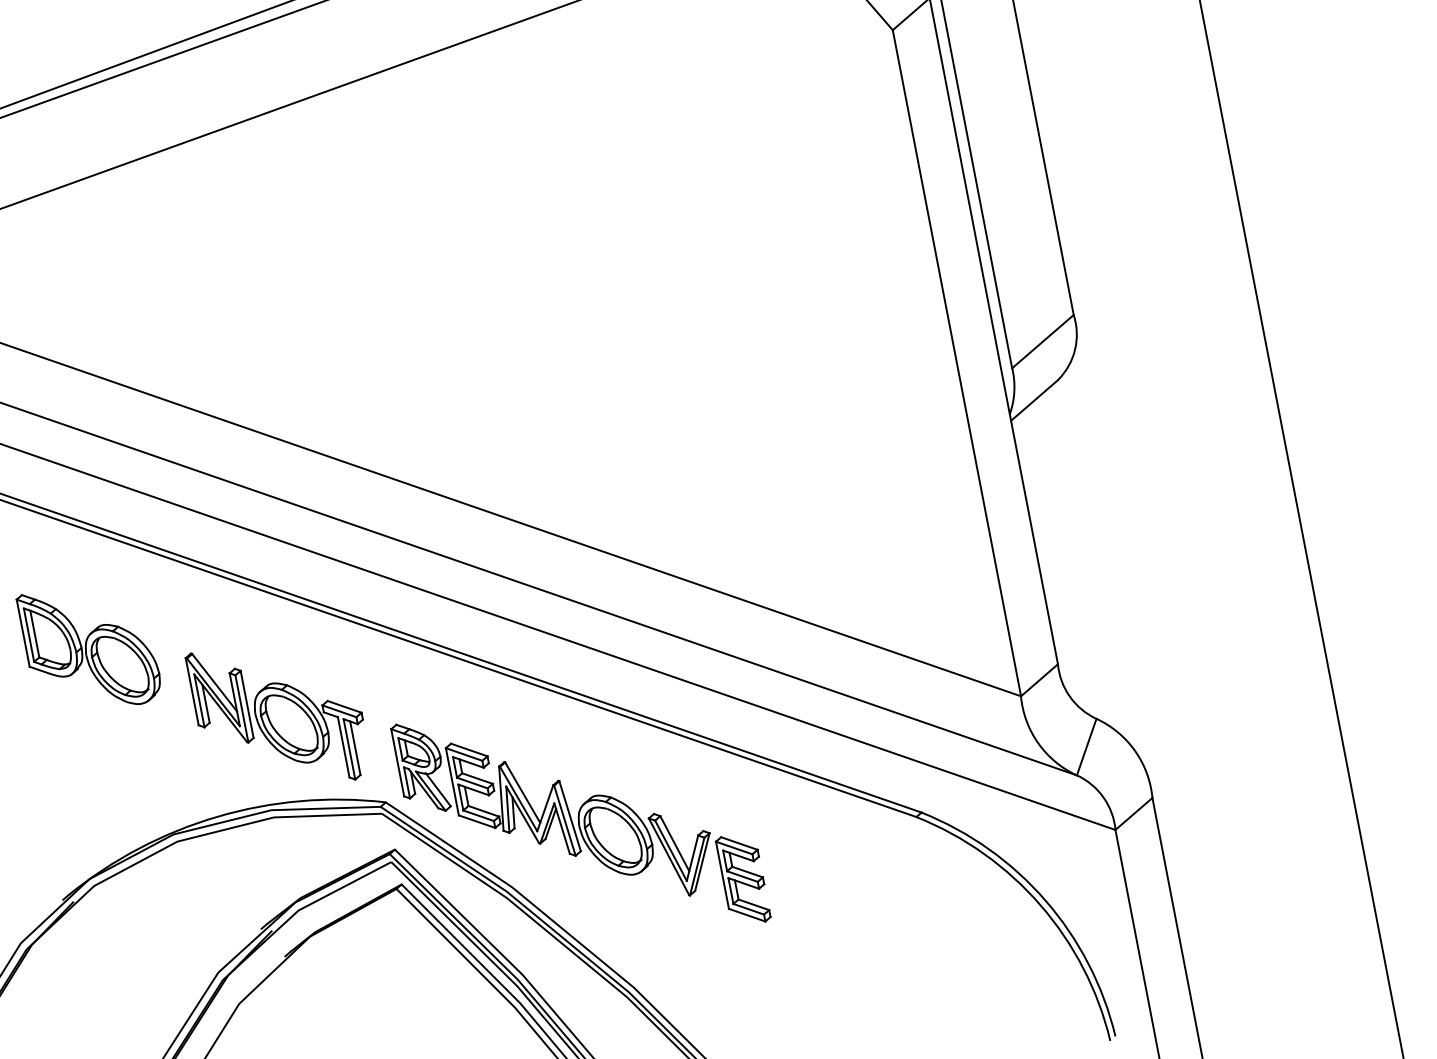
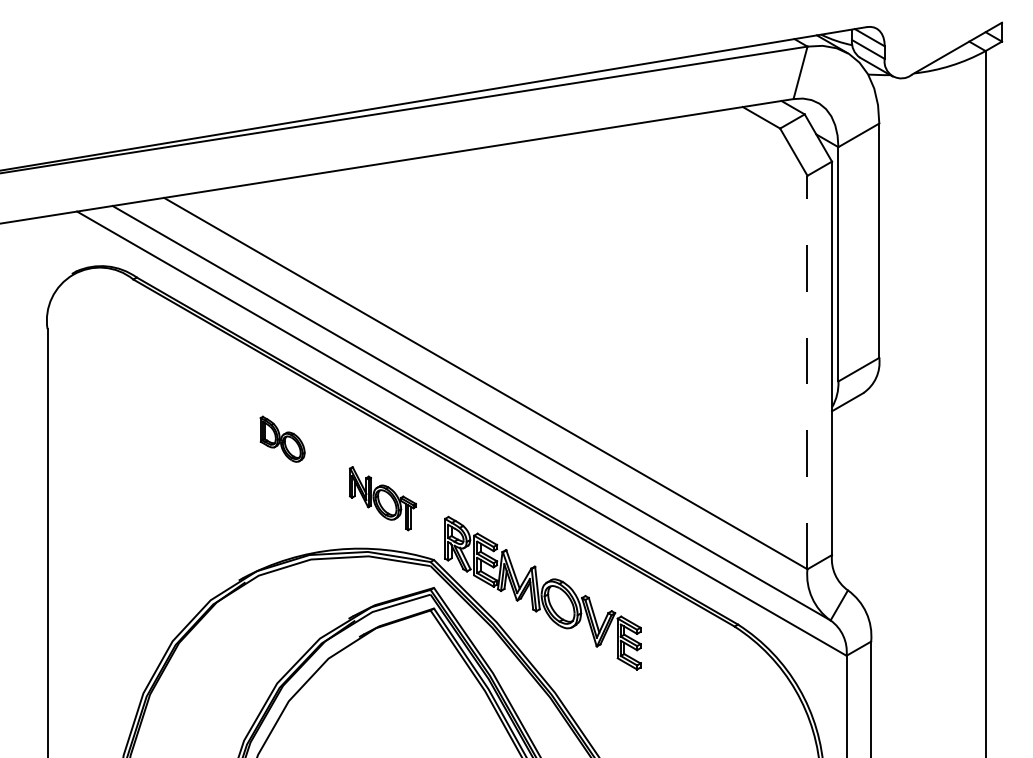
line: (956, 363) -> (807, 372), solid -> dashed
part: (89, 646) -> (282, 438), size x0.6
part: (278, 714) -> (382, 498), size x0.7

